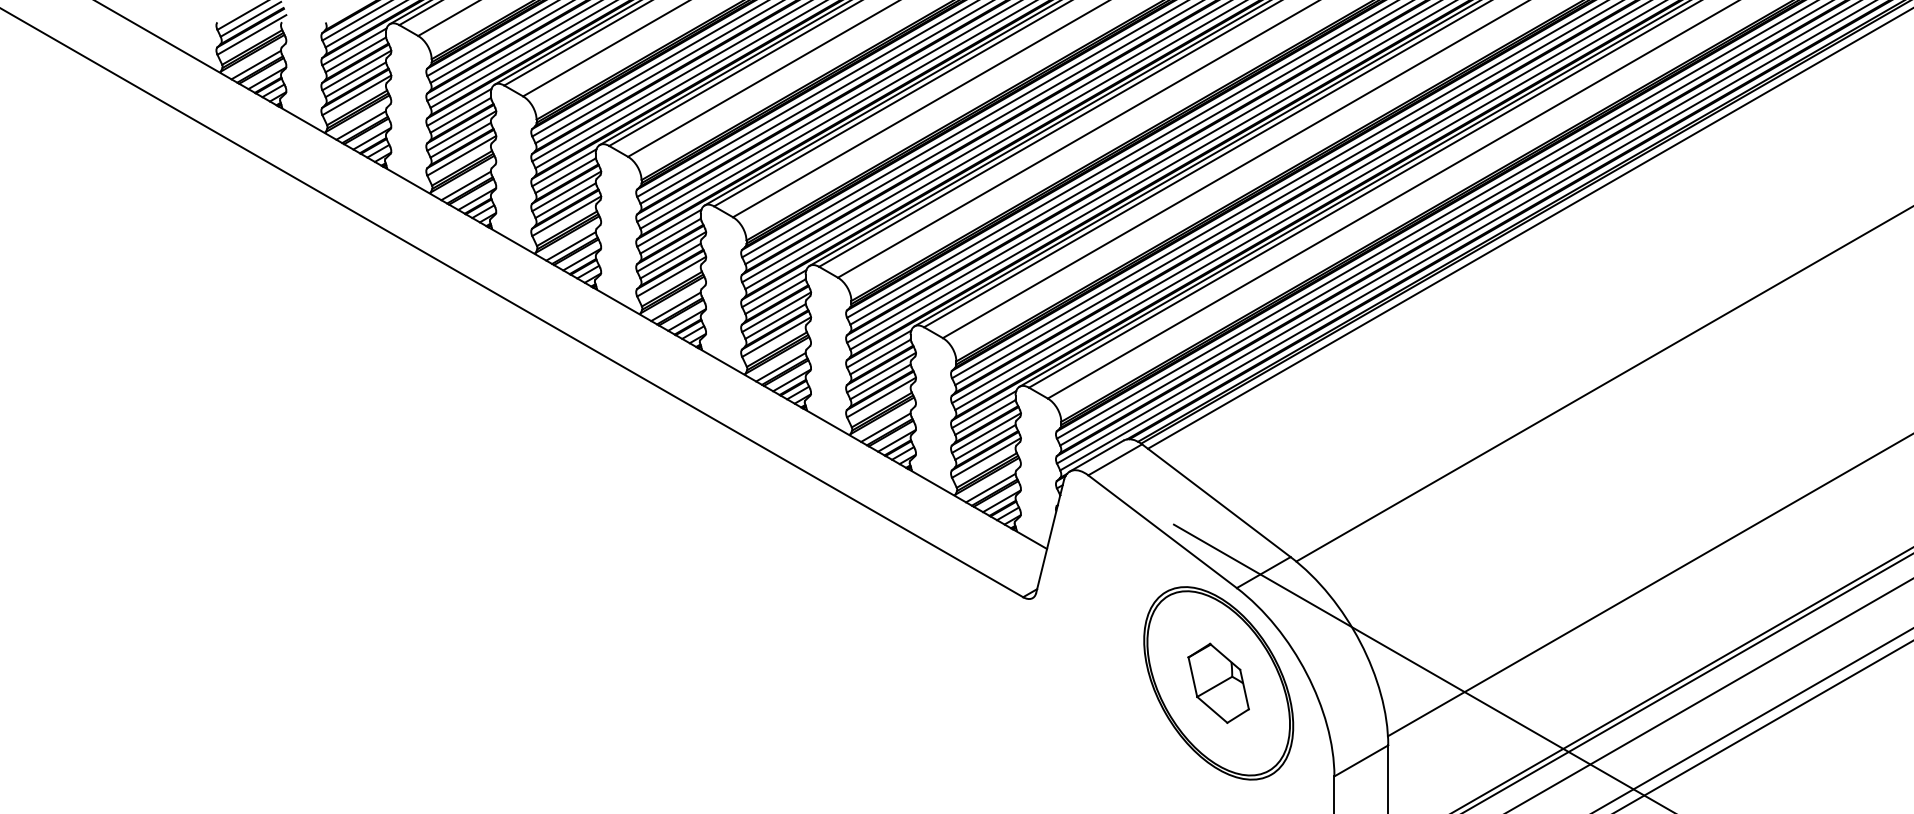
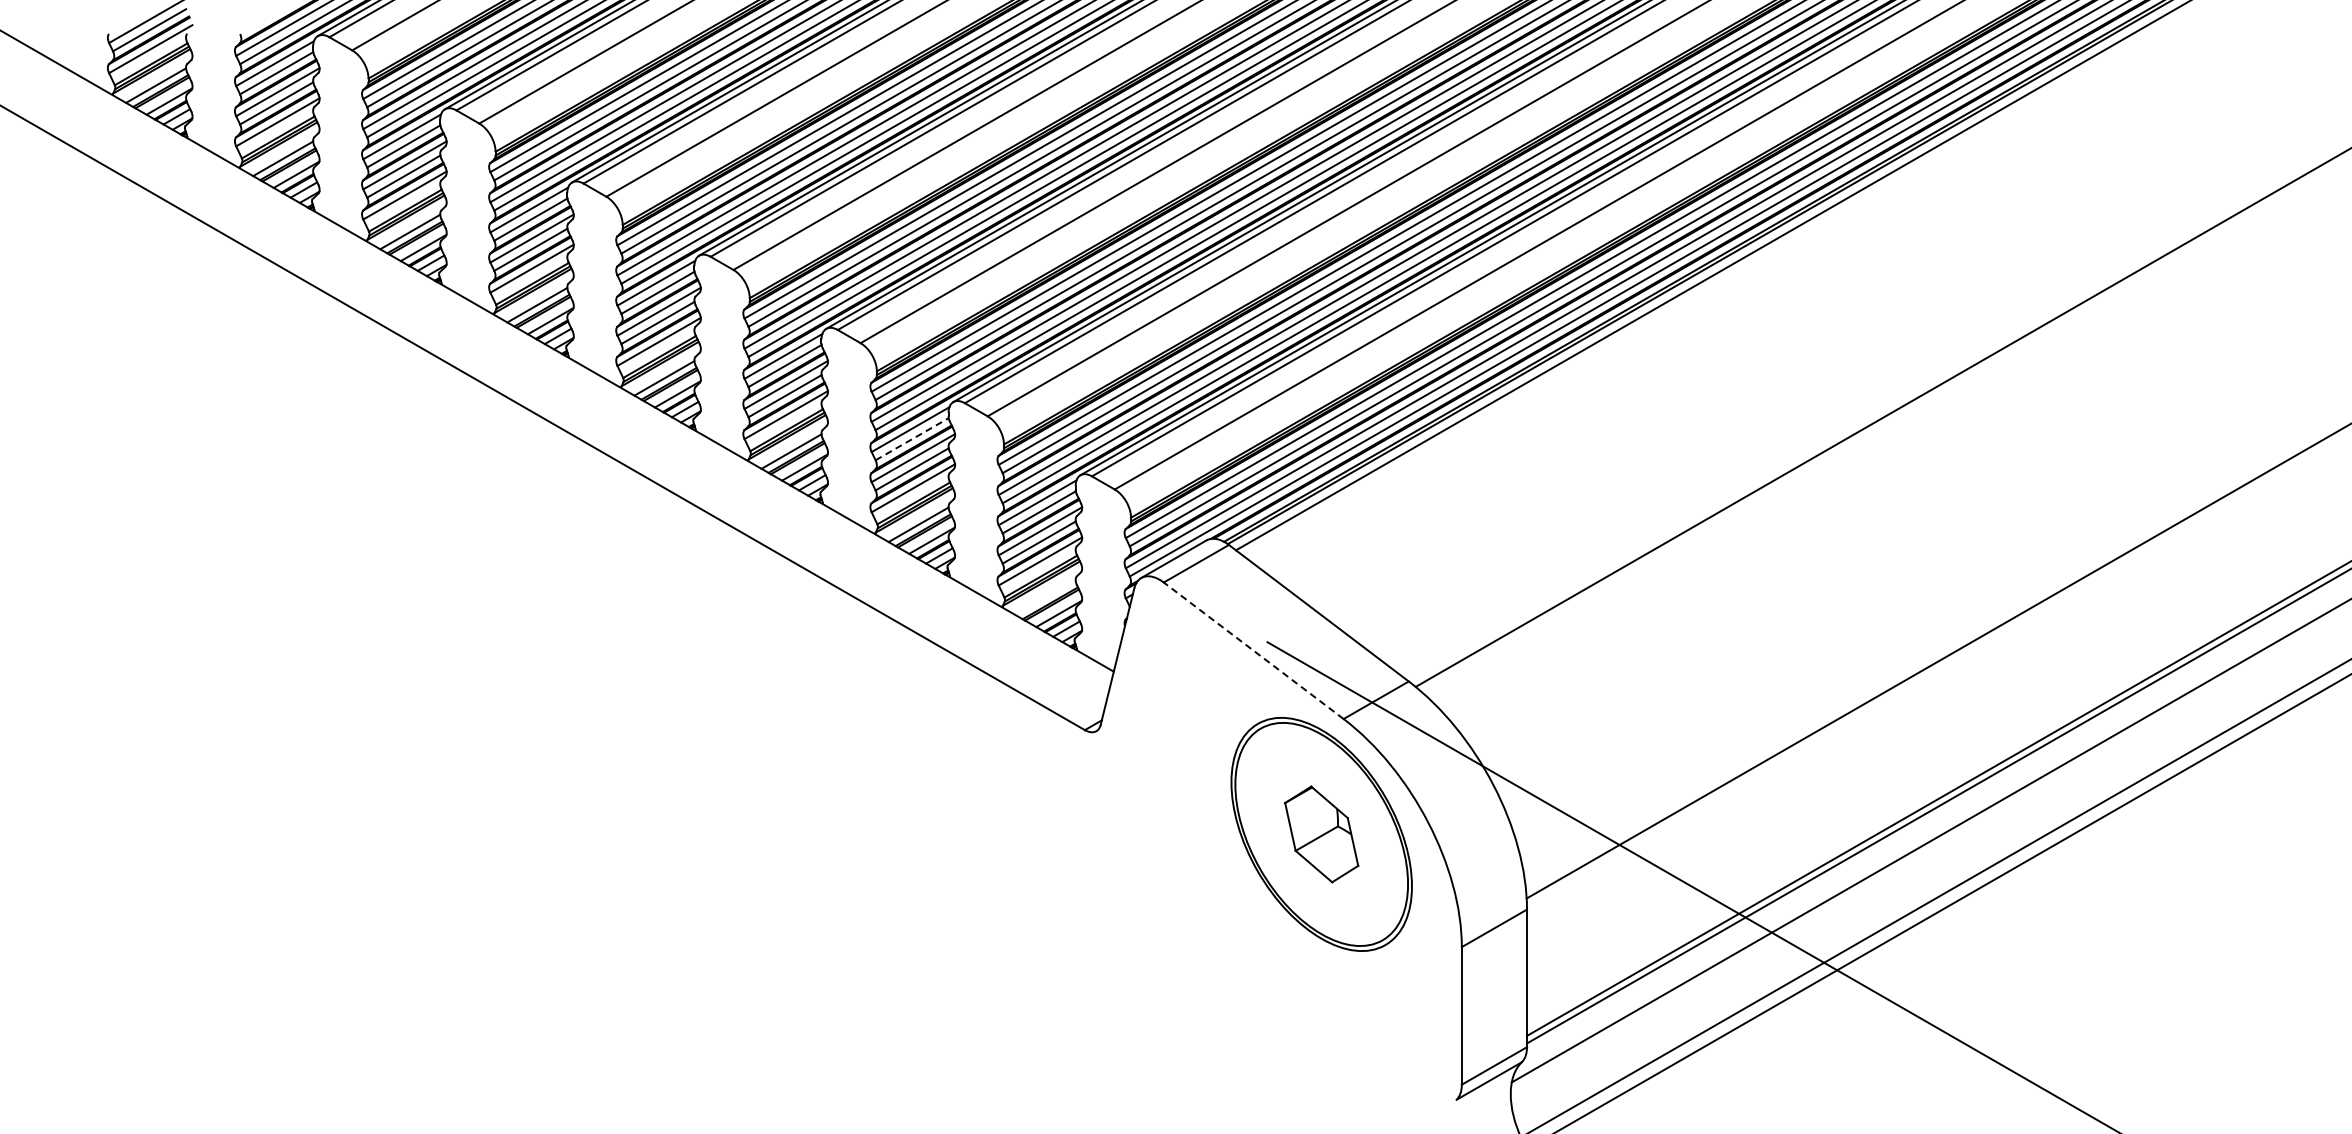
line: (880, 356) -> (912, 438), solid -> dashed
line: (990, 487) -> (1045, 597), removed
line: (1162, 531) -> (1253, 650), solid -> dashed

